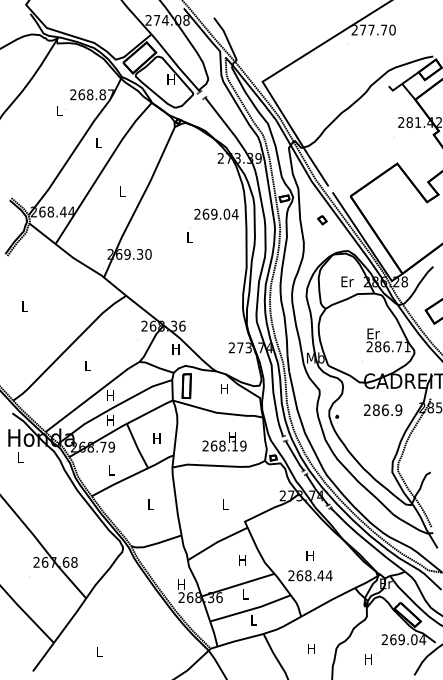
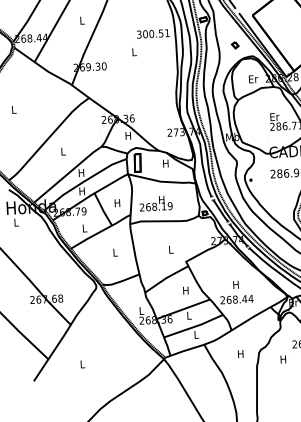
text: (216, 213) -> (153, 33), 269.04 -> 300.51
part: (322, 220) -> (235, 45), moved
text: (224, 441) -> (155, 203), moved
text: (181, 584) -> (141, 310), H -> L

